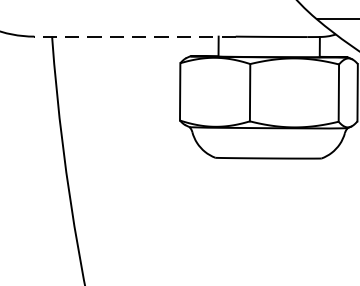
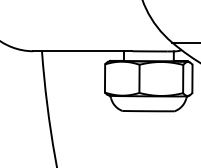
line: (134, 37) -> (82, 51), dashed -> solid

